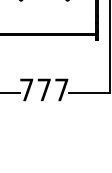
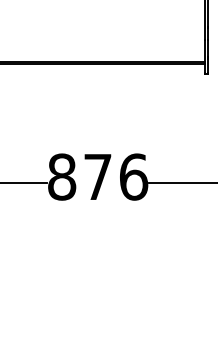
text: (44, 89) -> (98, 176), 777 -> 876

